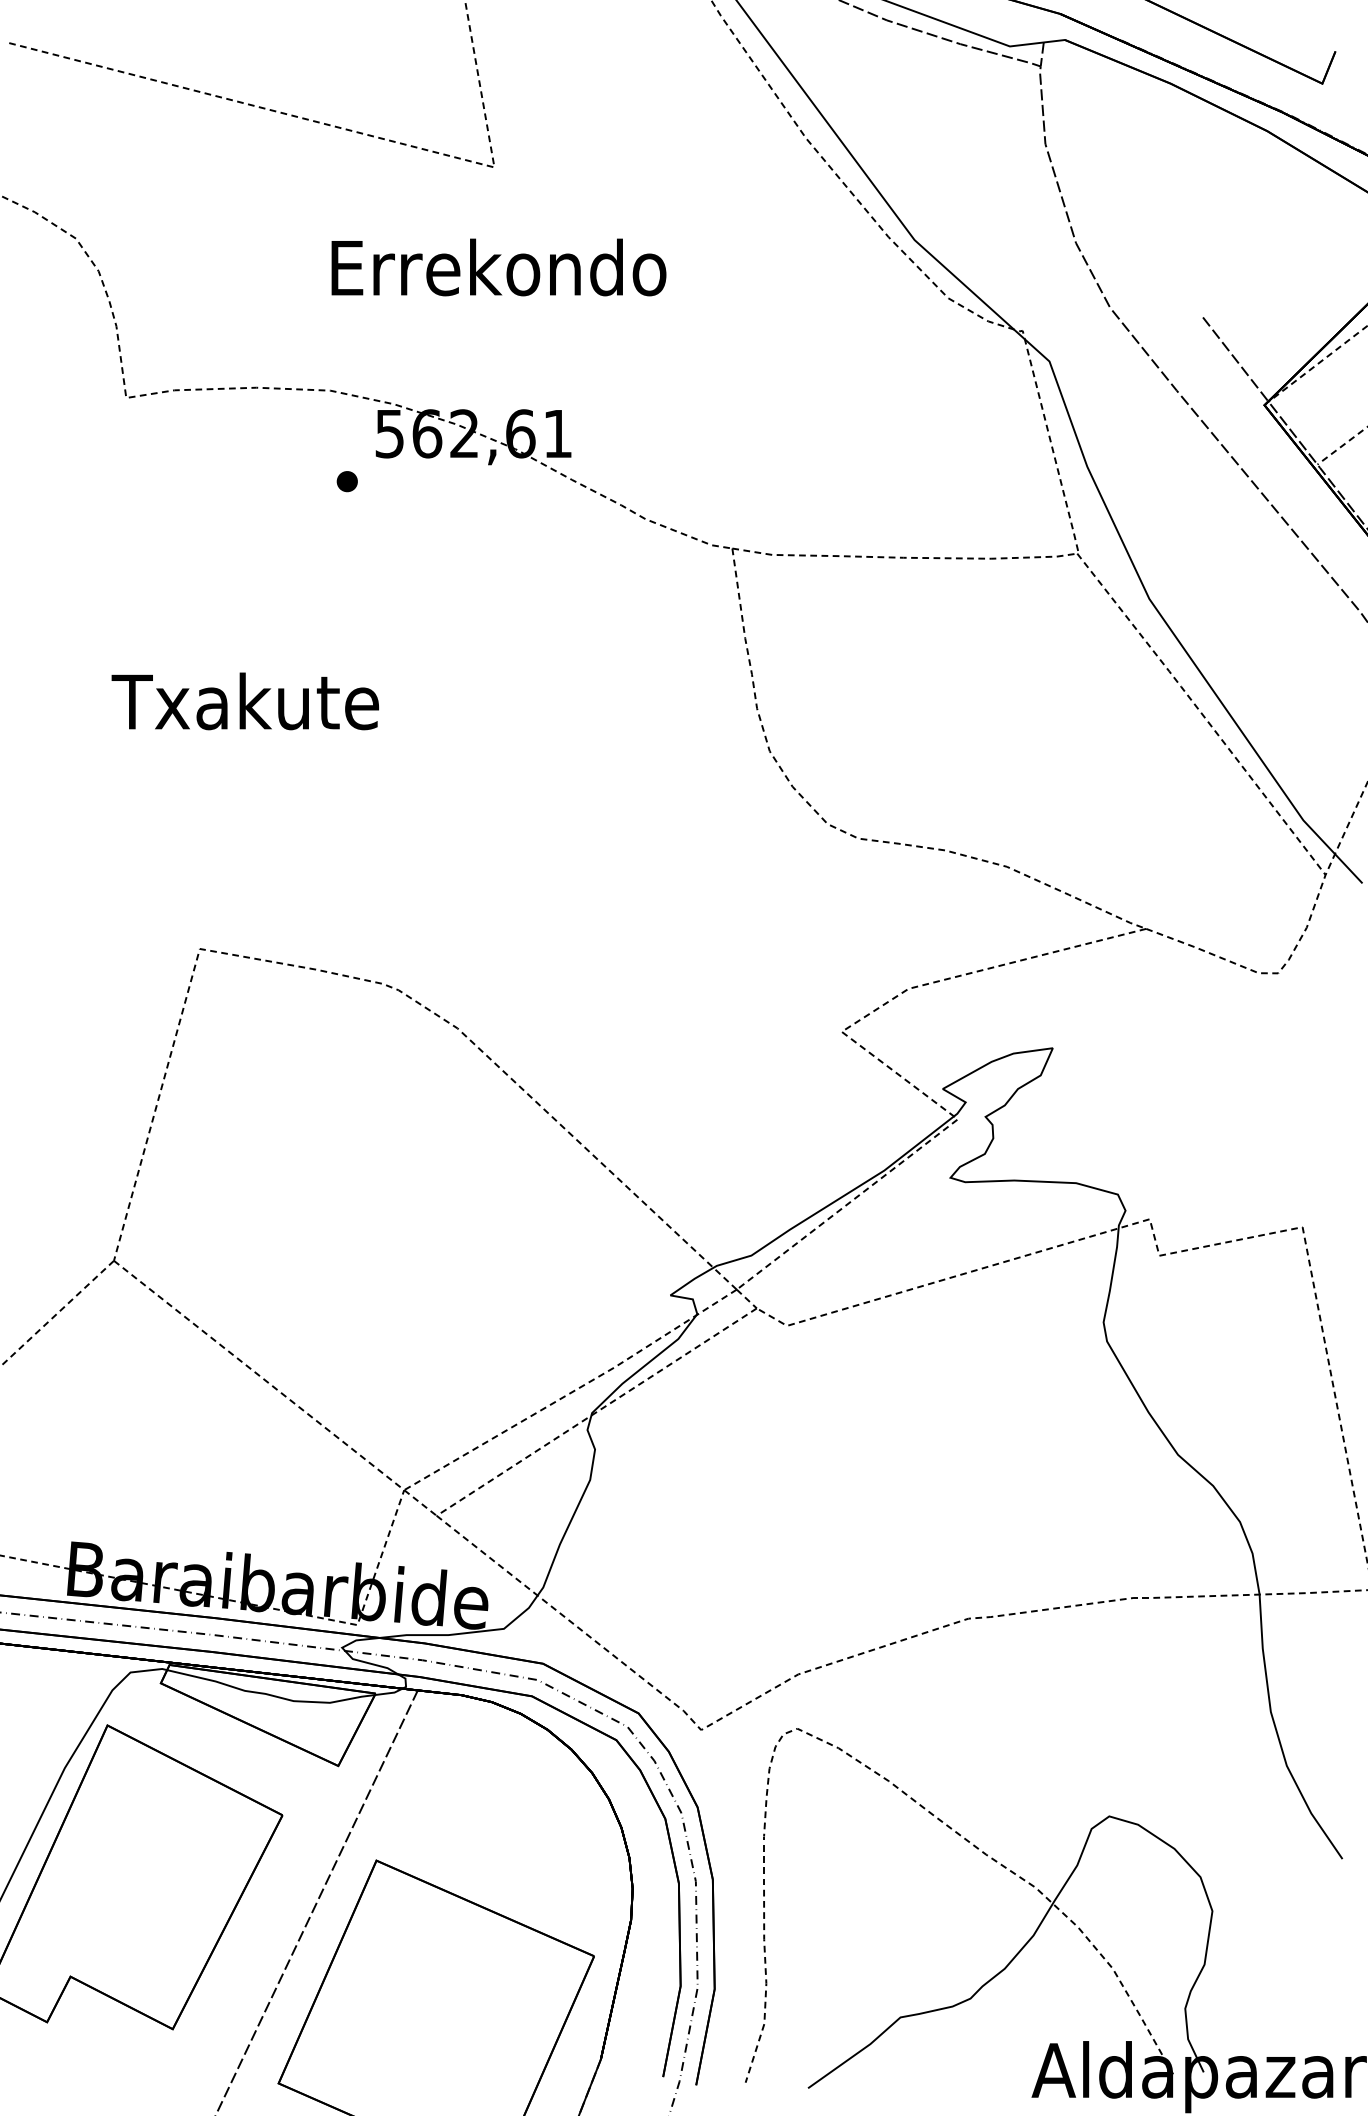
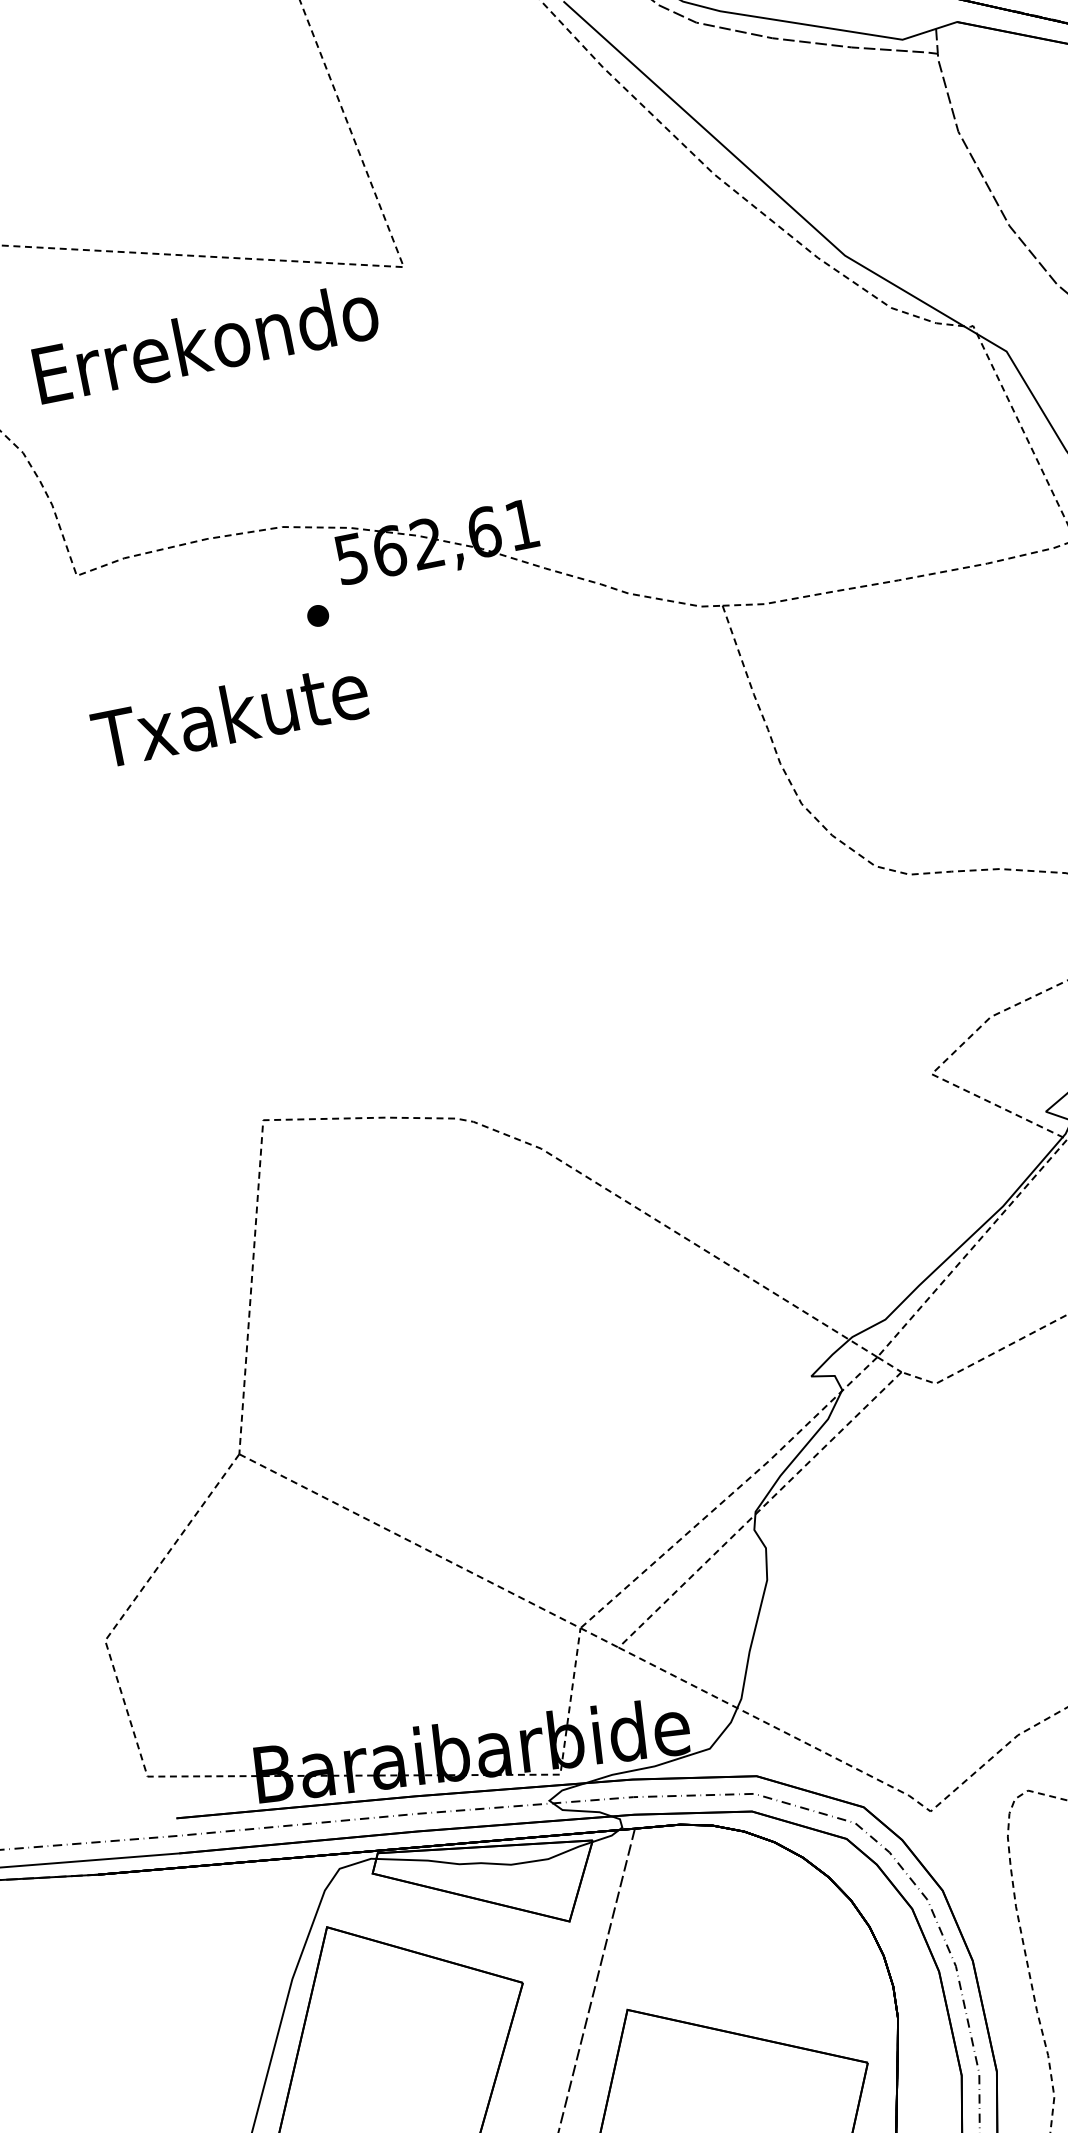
text: (498, 267) -> (205, 342), moved
text: (244, 701) -> (229, 714), moved

